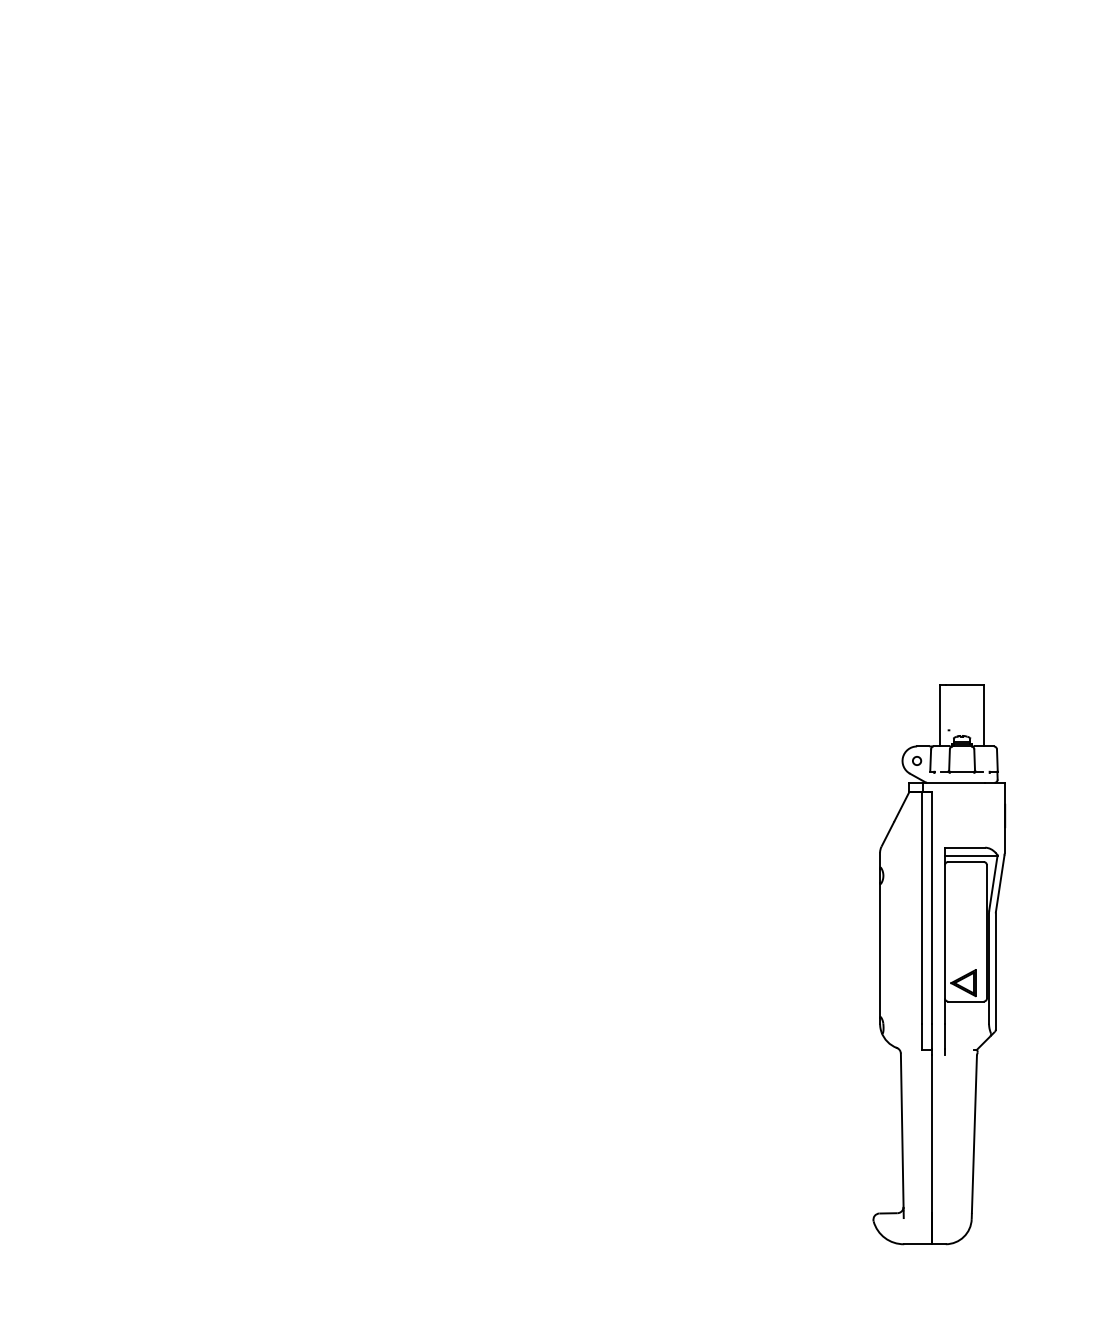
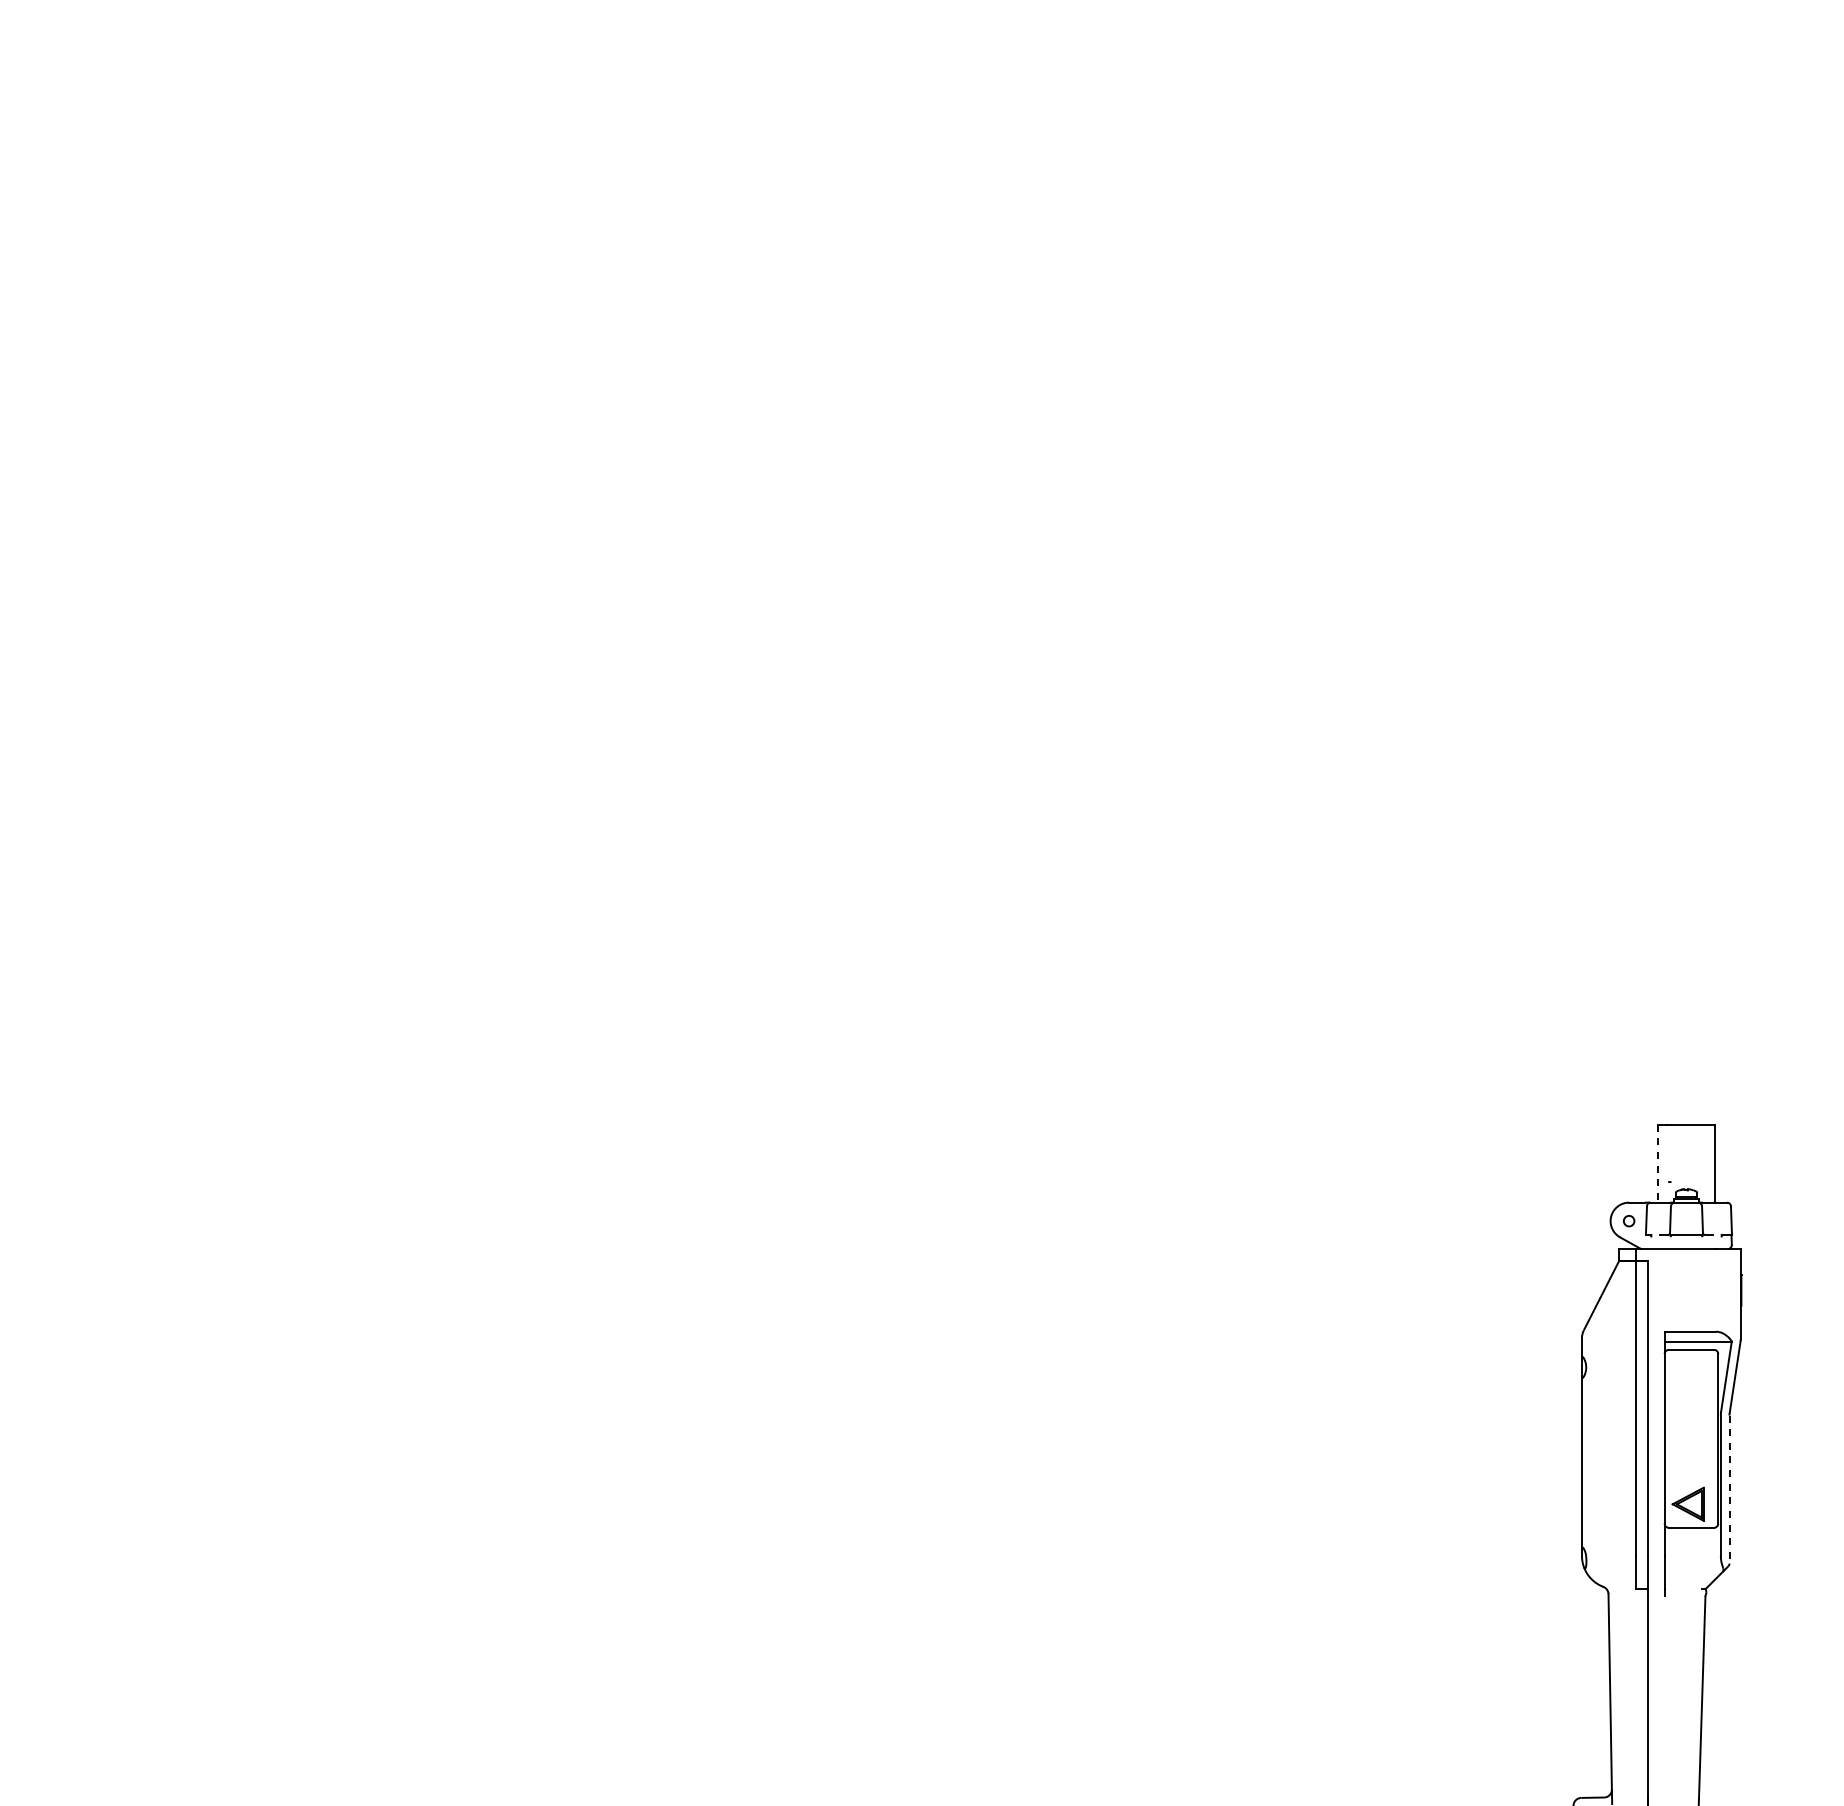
line: (940, 715) -> (1658, 1163), solid -> dashed
line: (995, 971) -> (1729, 1489), solid -> dashed

